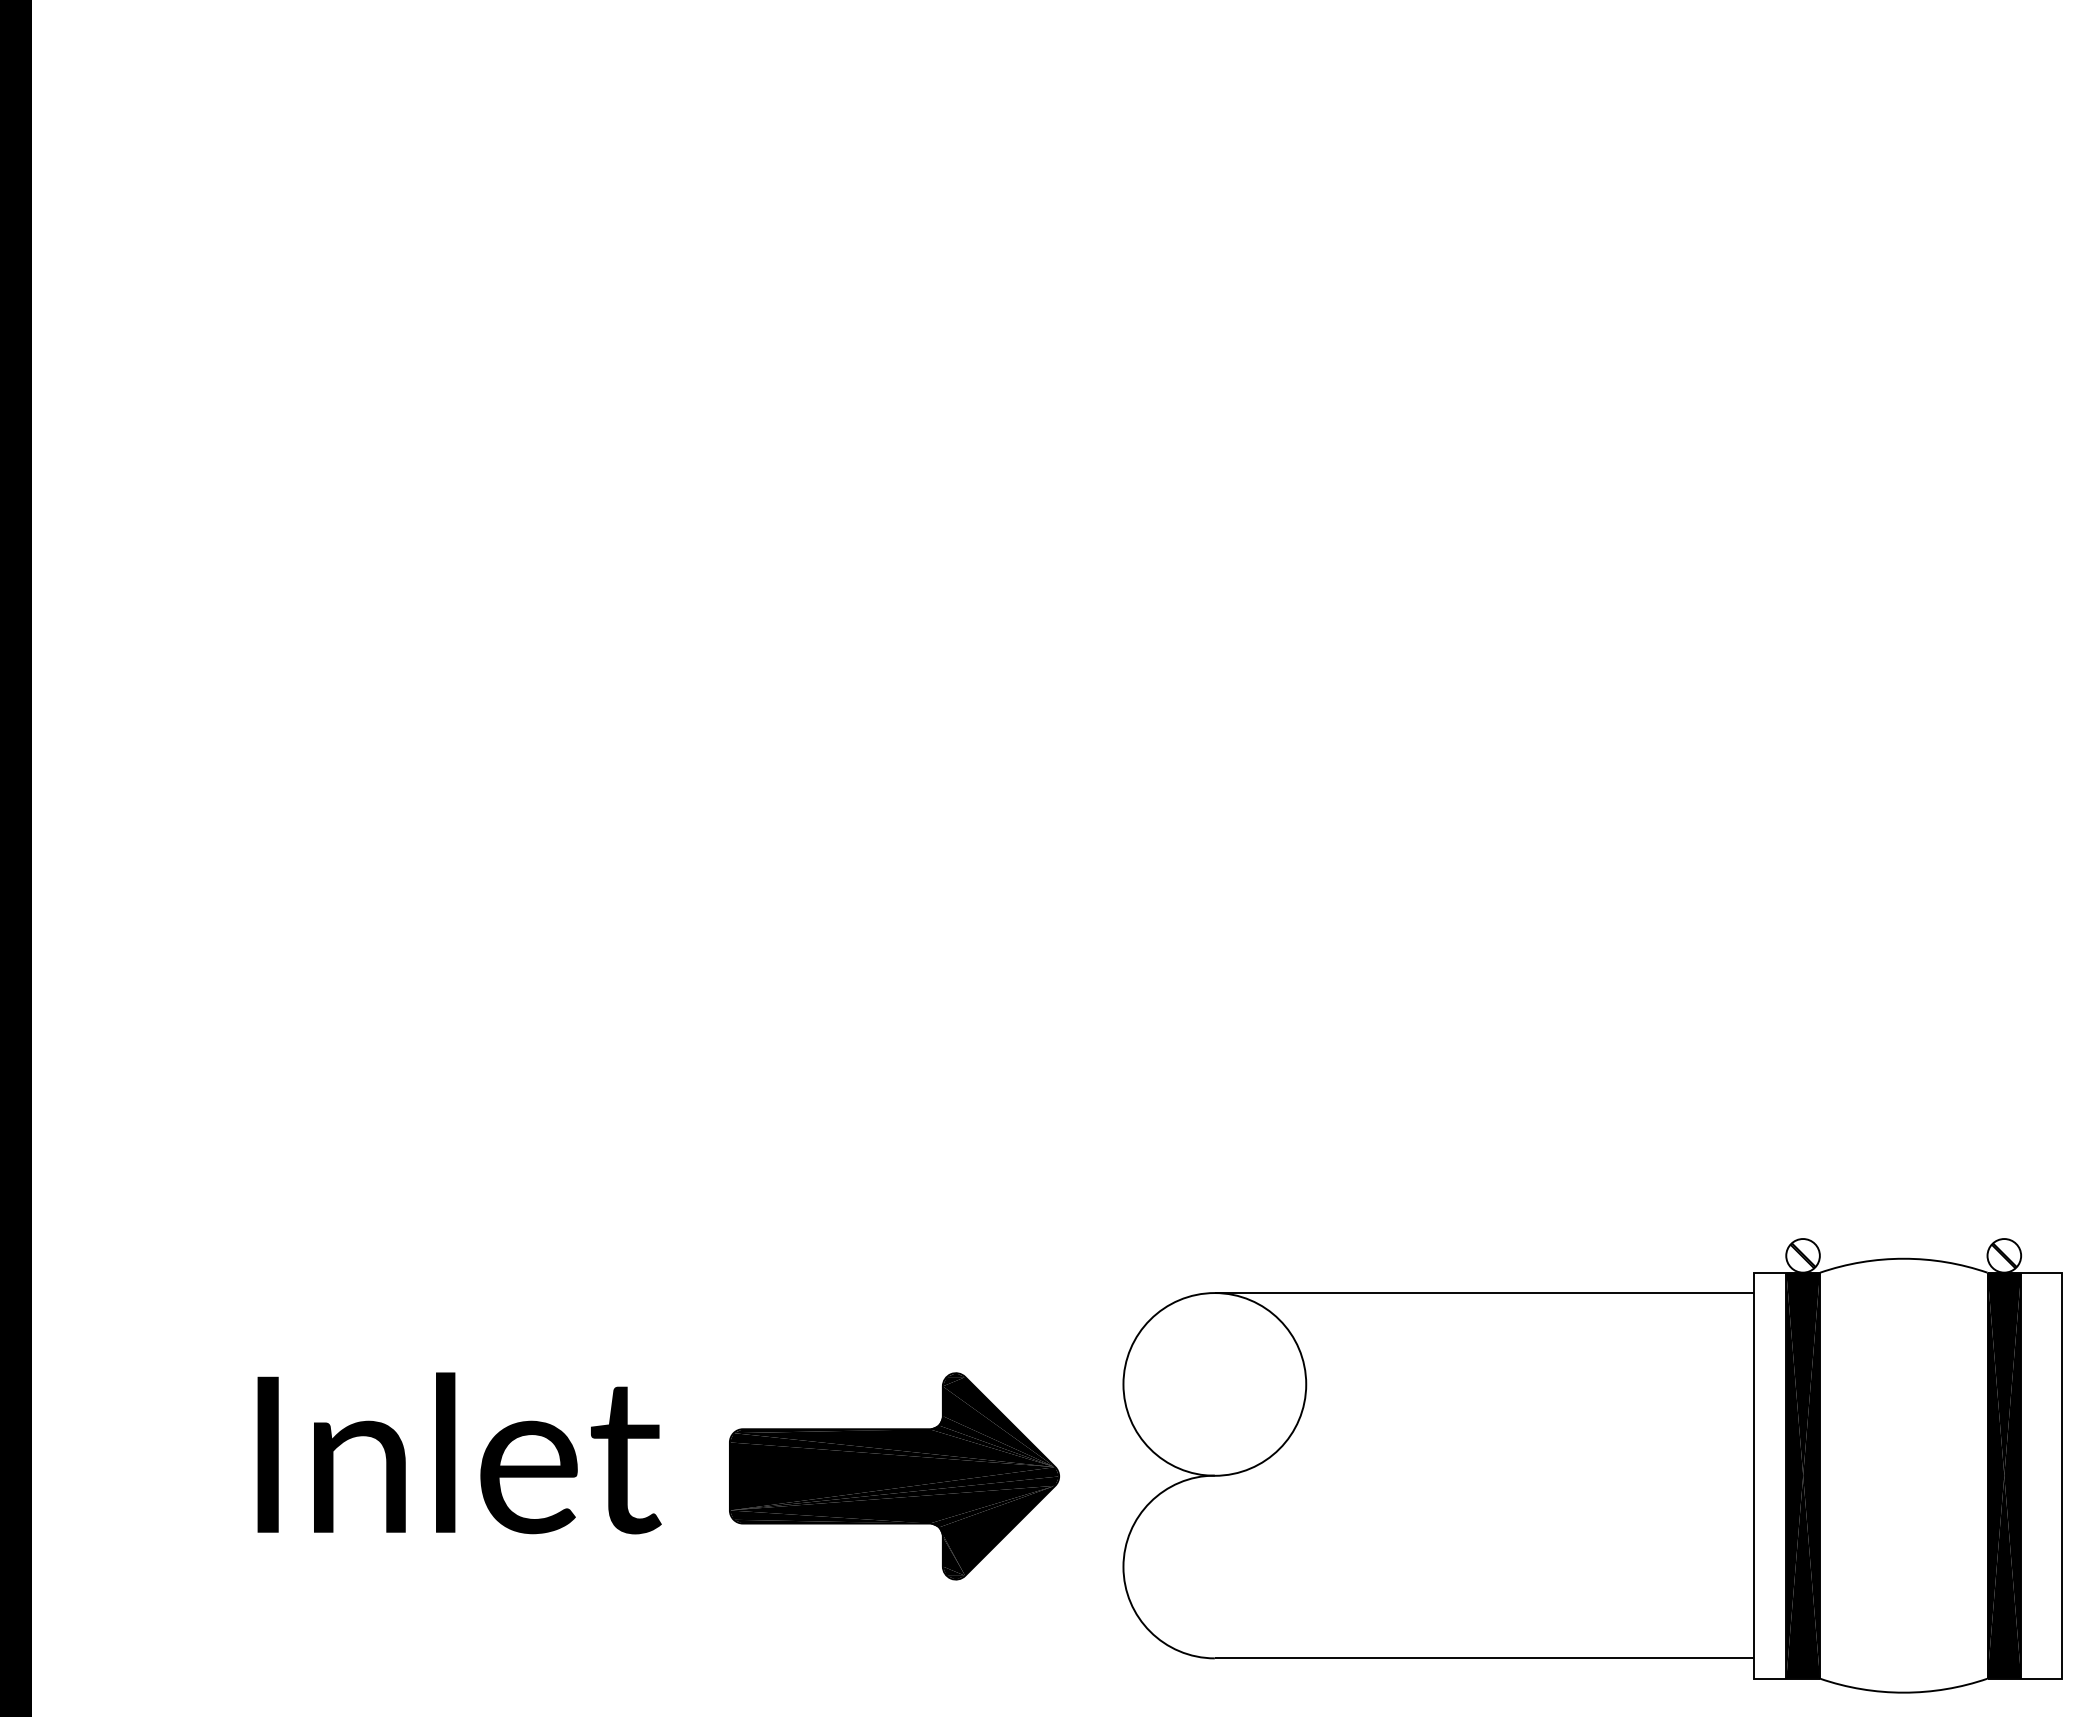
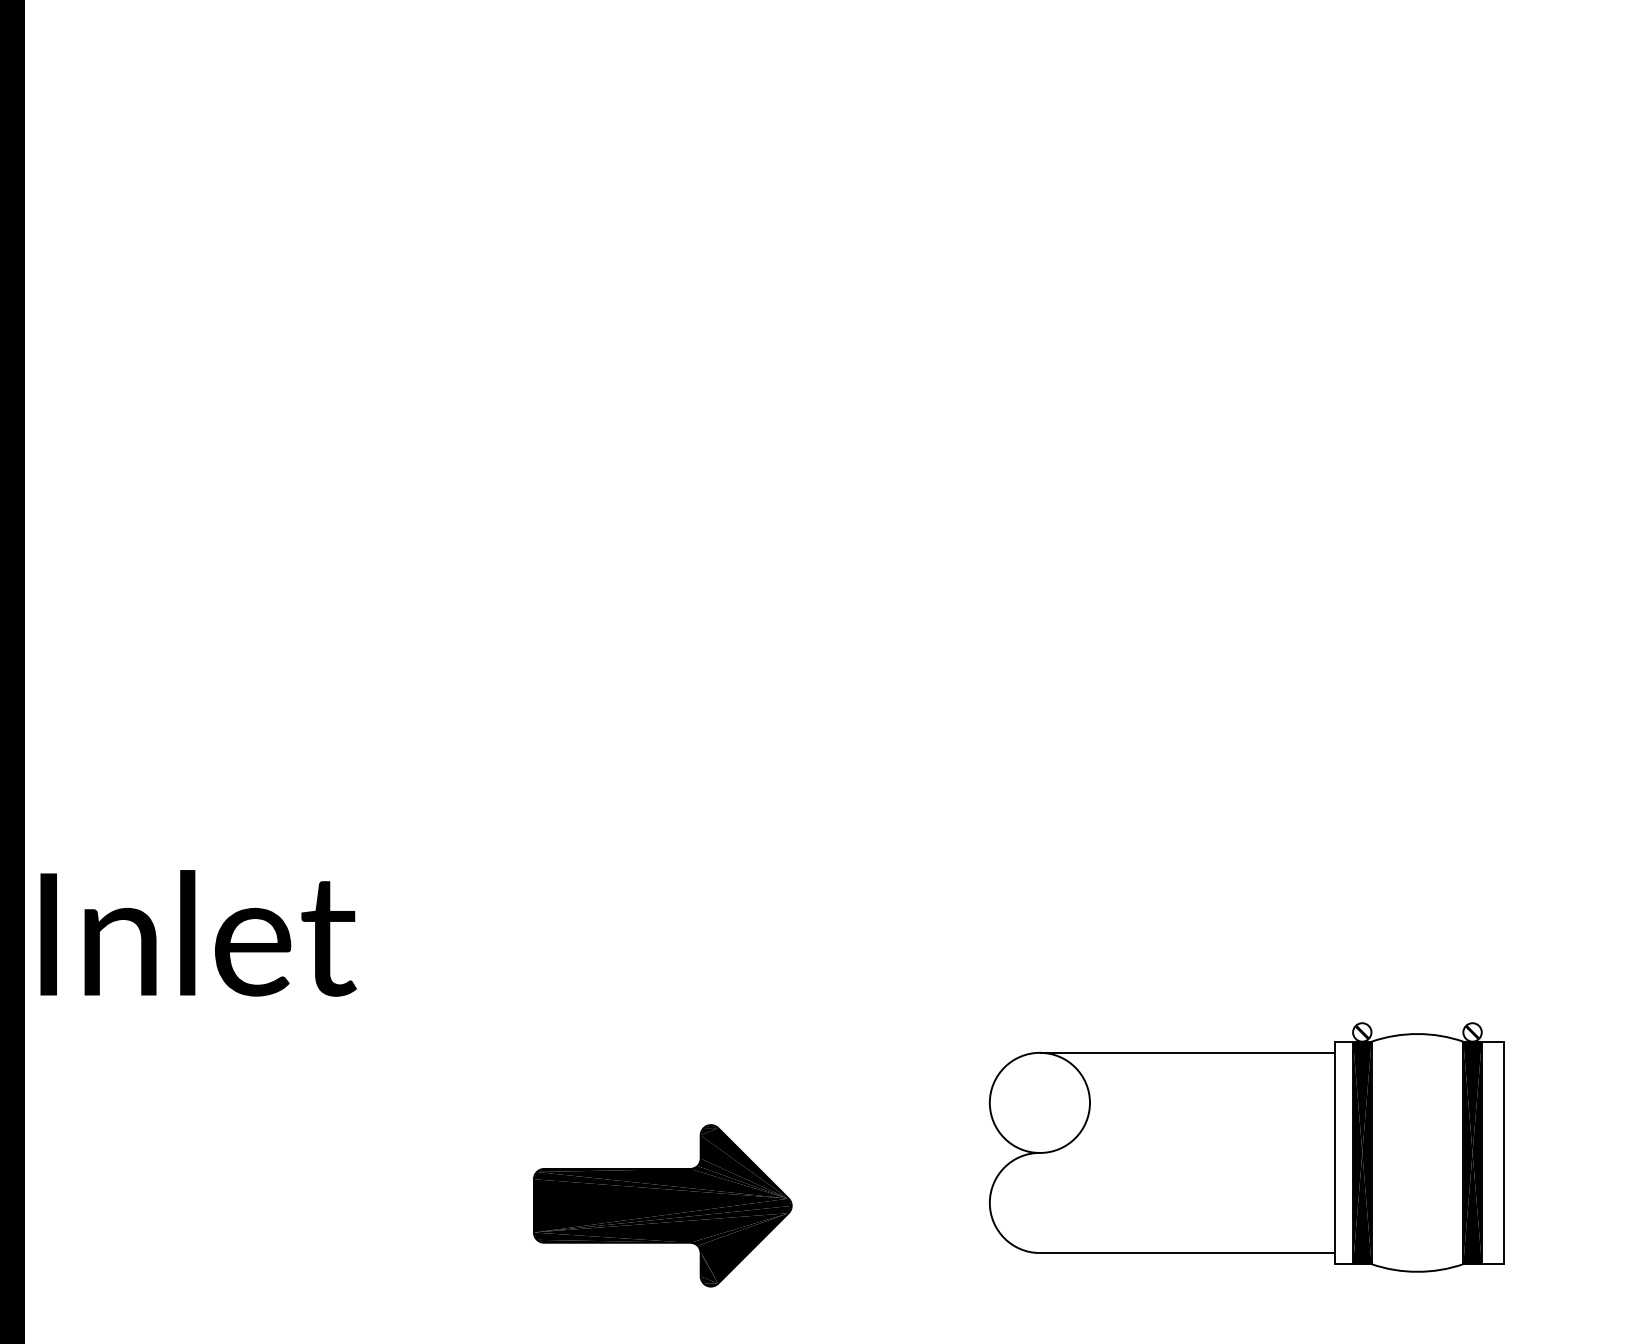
text: (459, 1453) -> (198, 933), moved
part: (1592, 1465) -> (1246, 1147), size x0.7
part: (894, 1476) -> (662, 1205), moved

